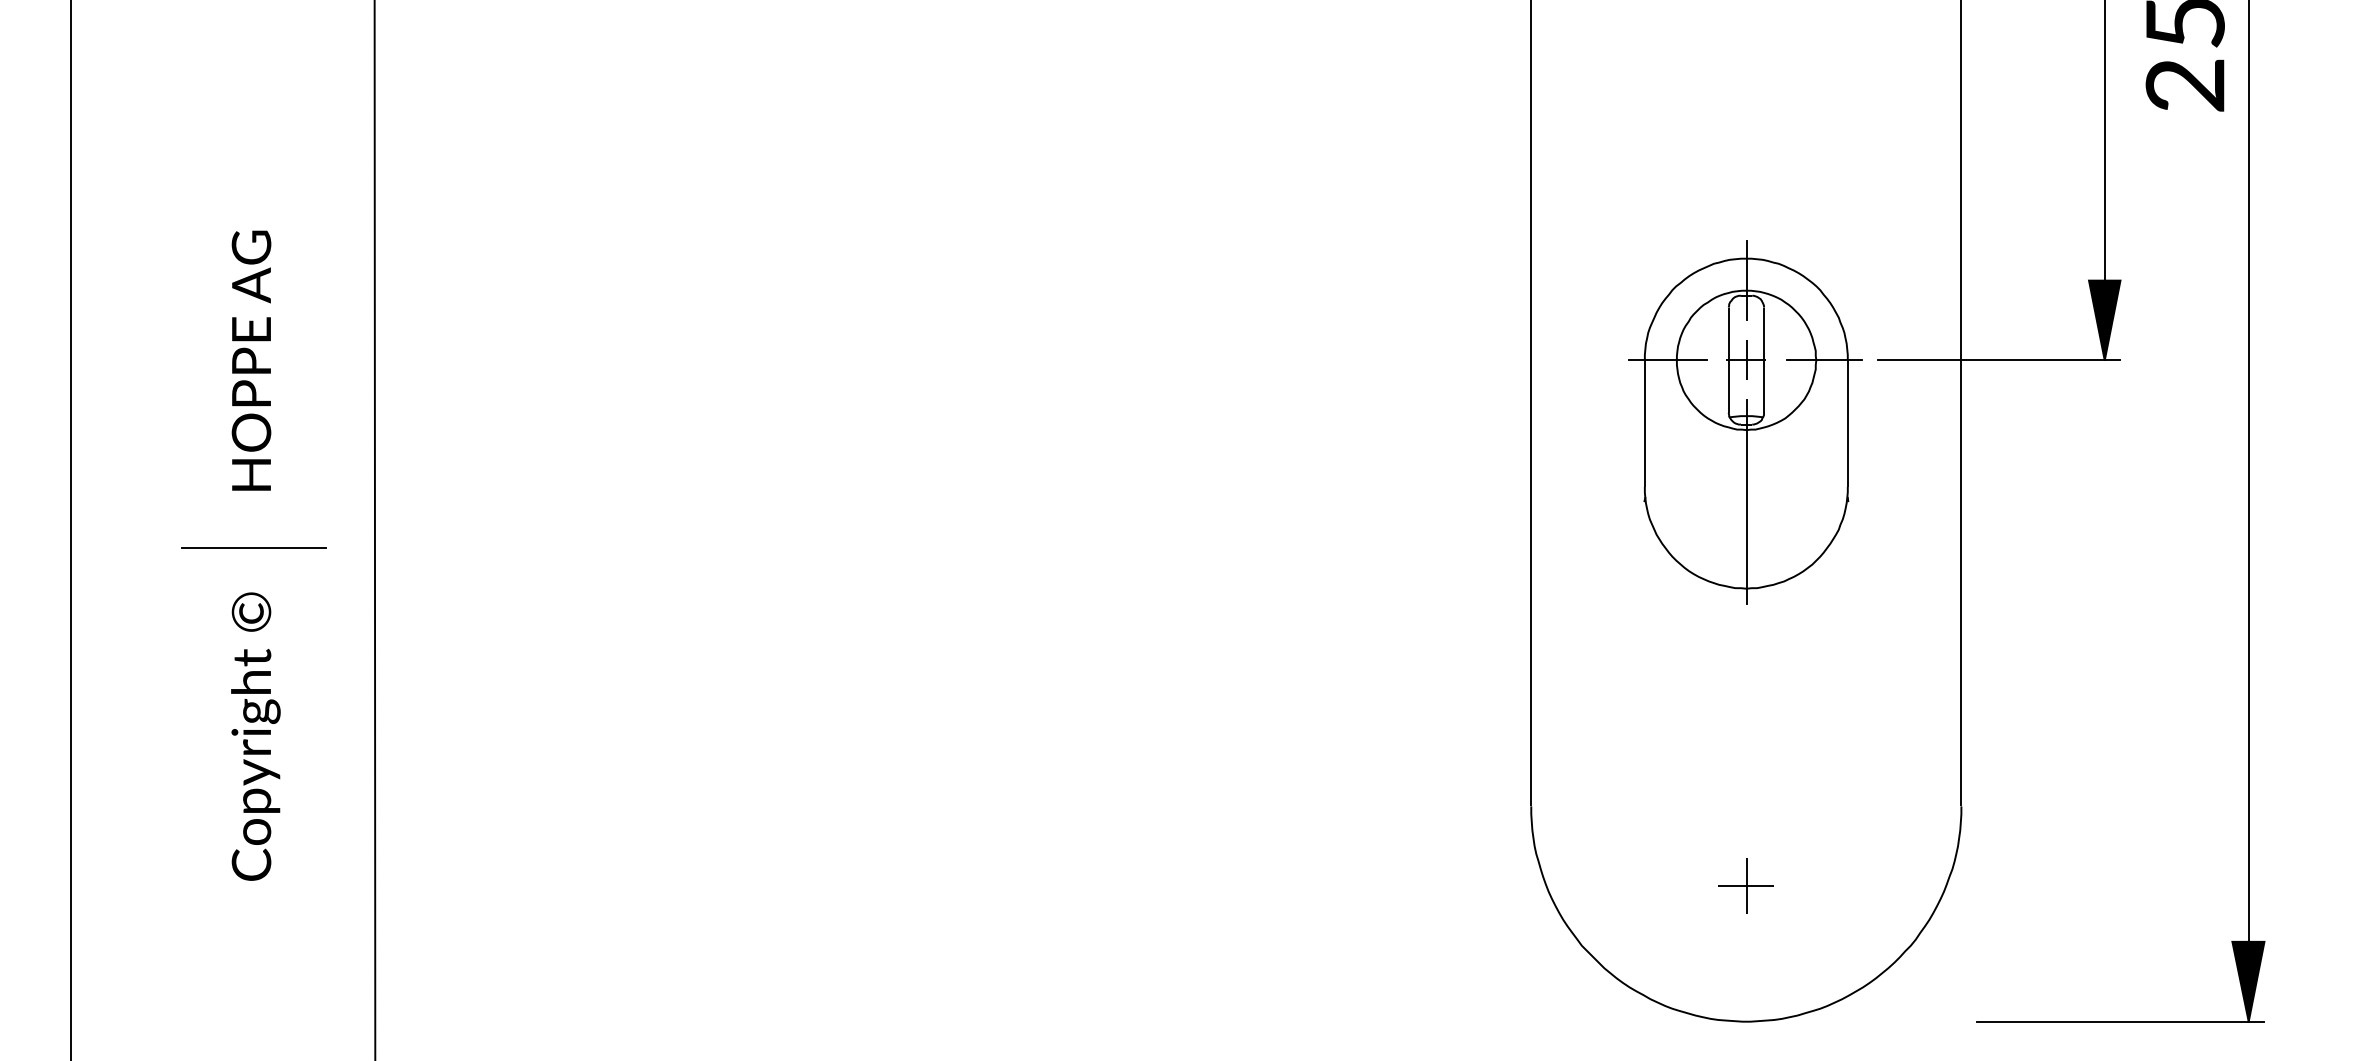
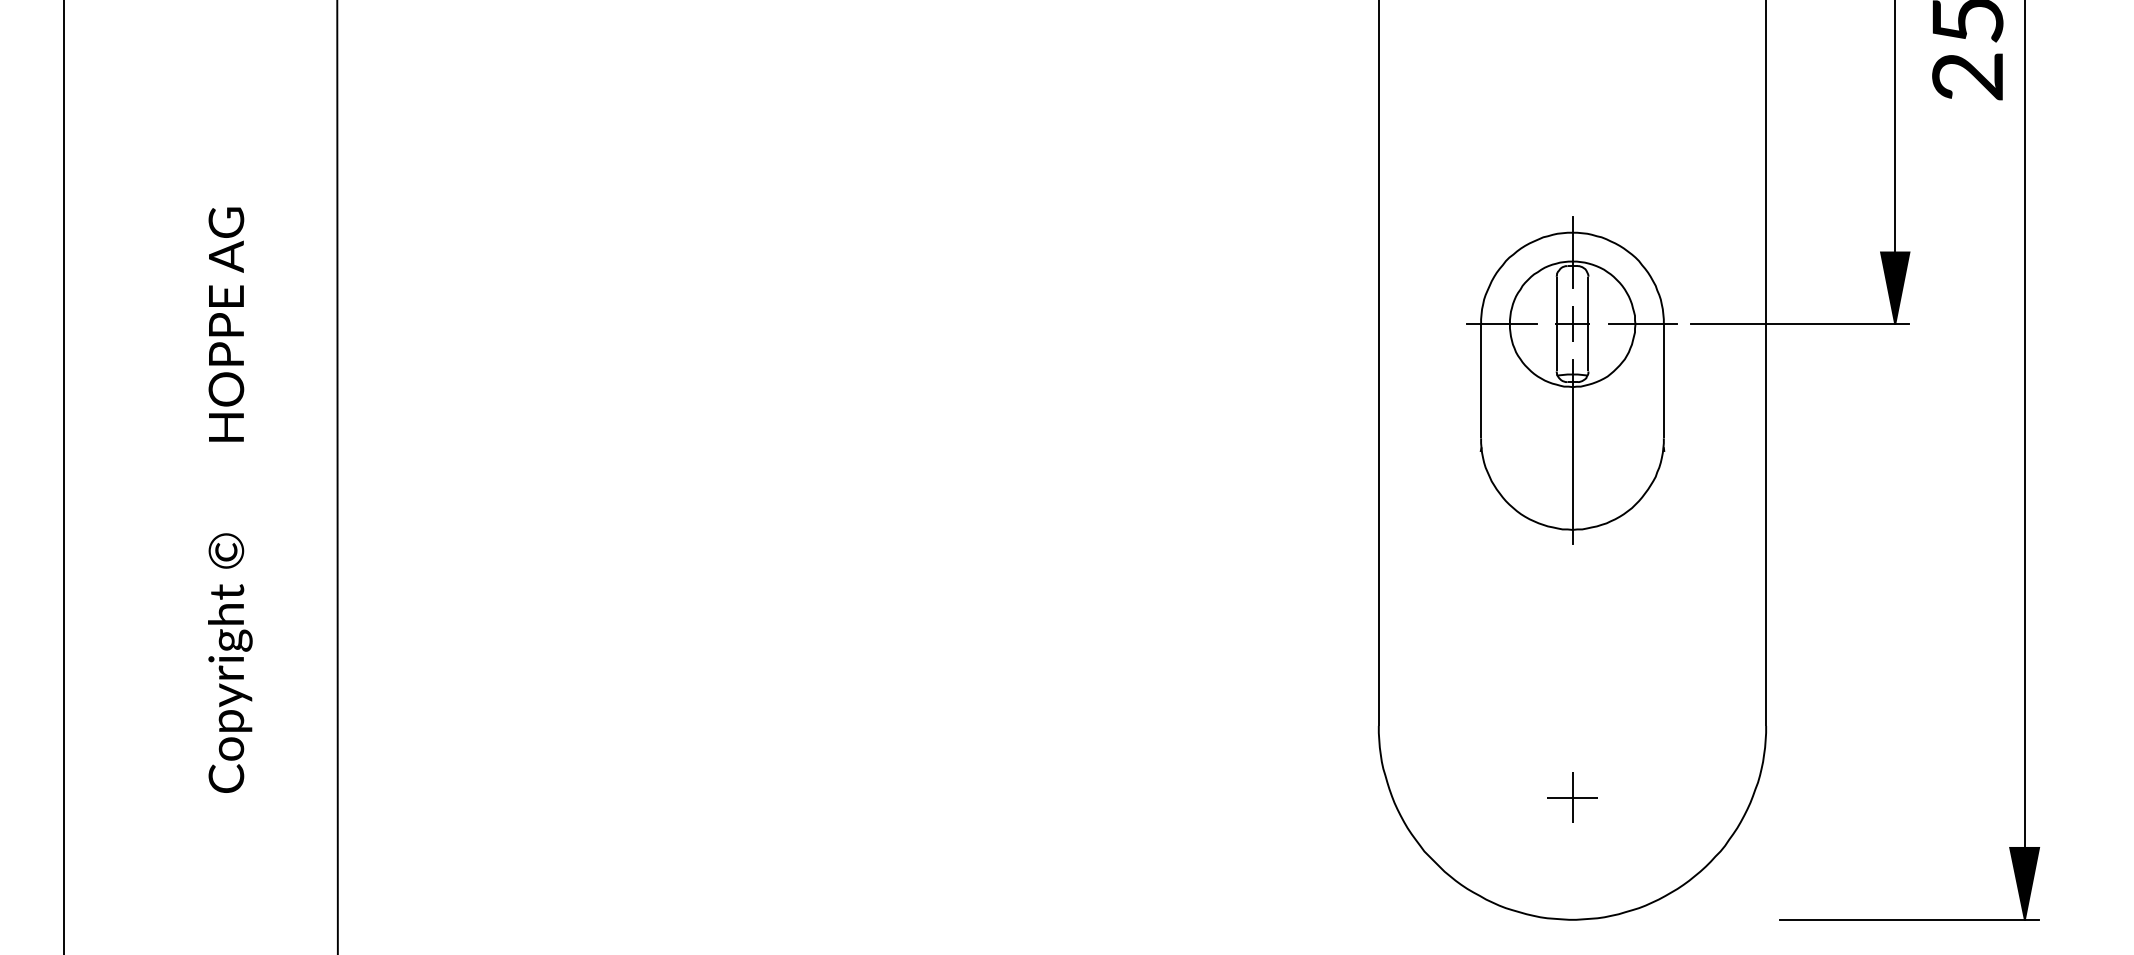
line: (253, 548) -> (228, 493), removed

